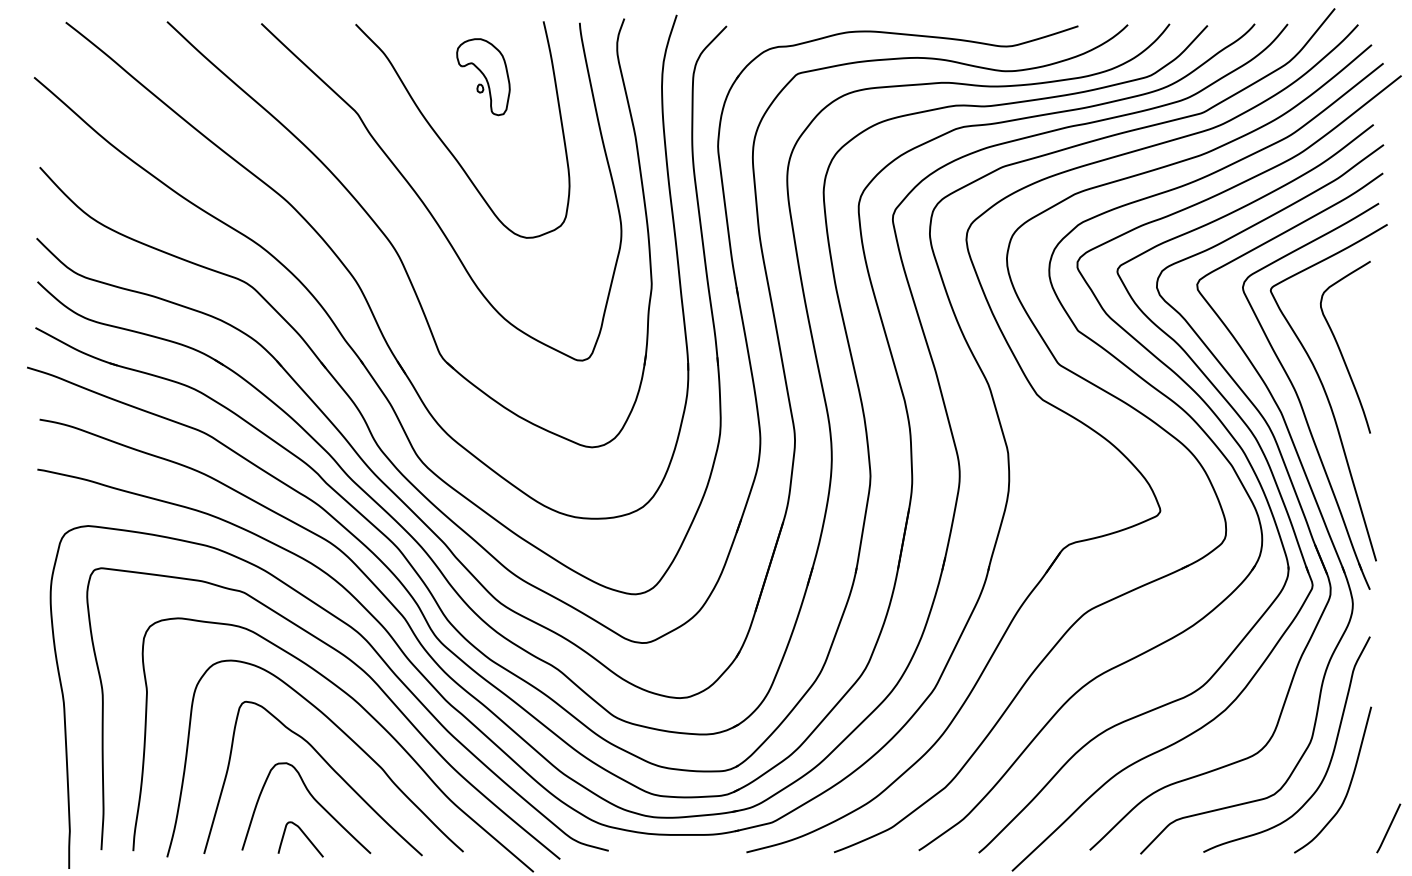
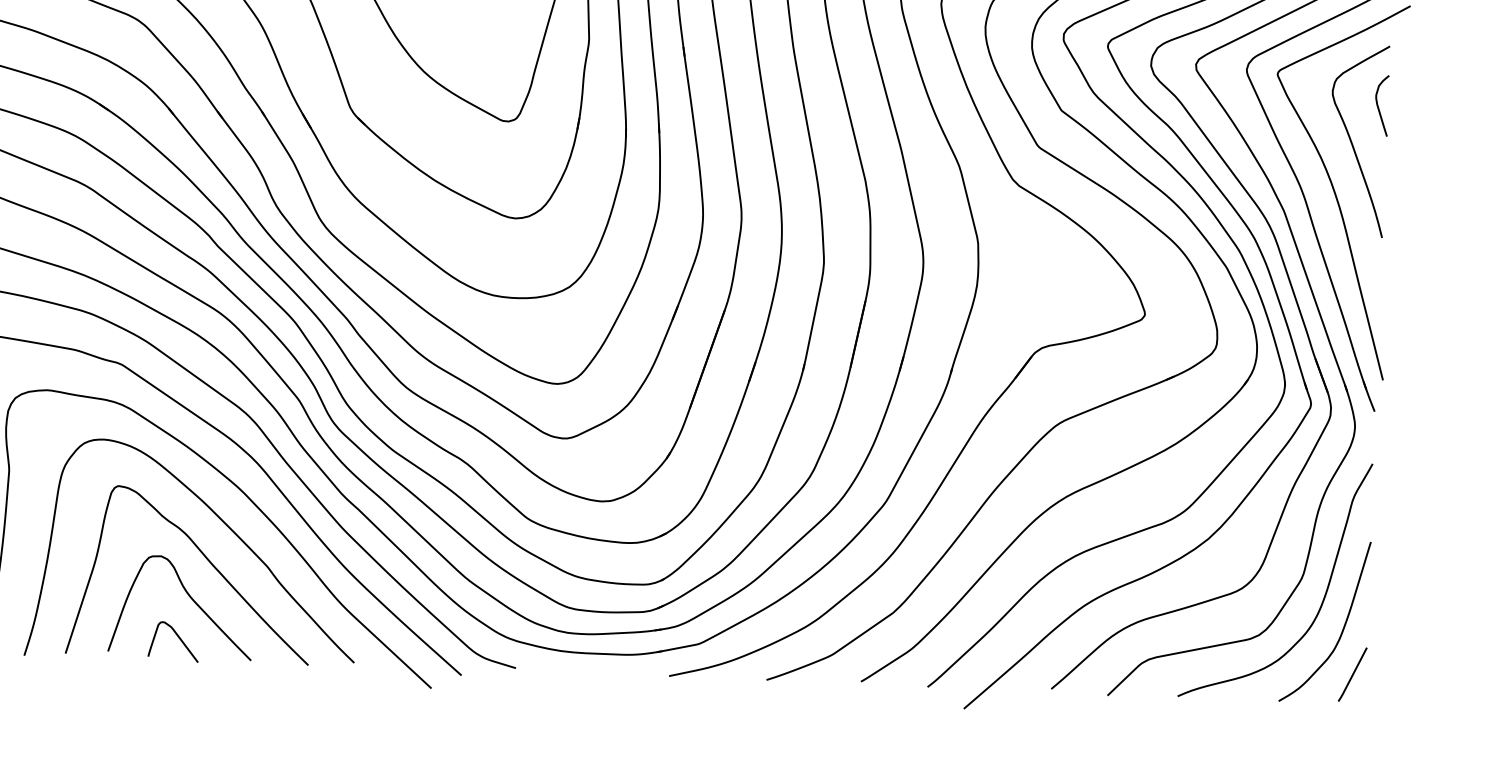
curve: (1362, 314) -> (1378, 105), added
line: (1388, 828) -> (1352, 674), moved

